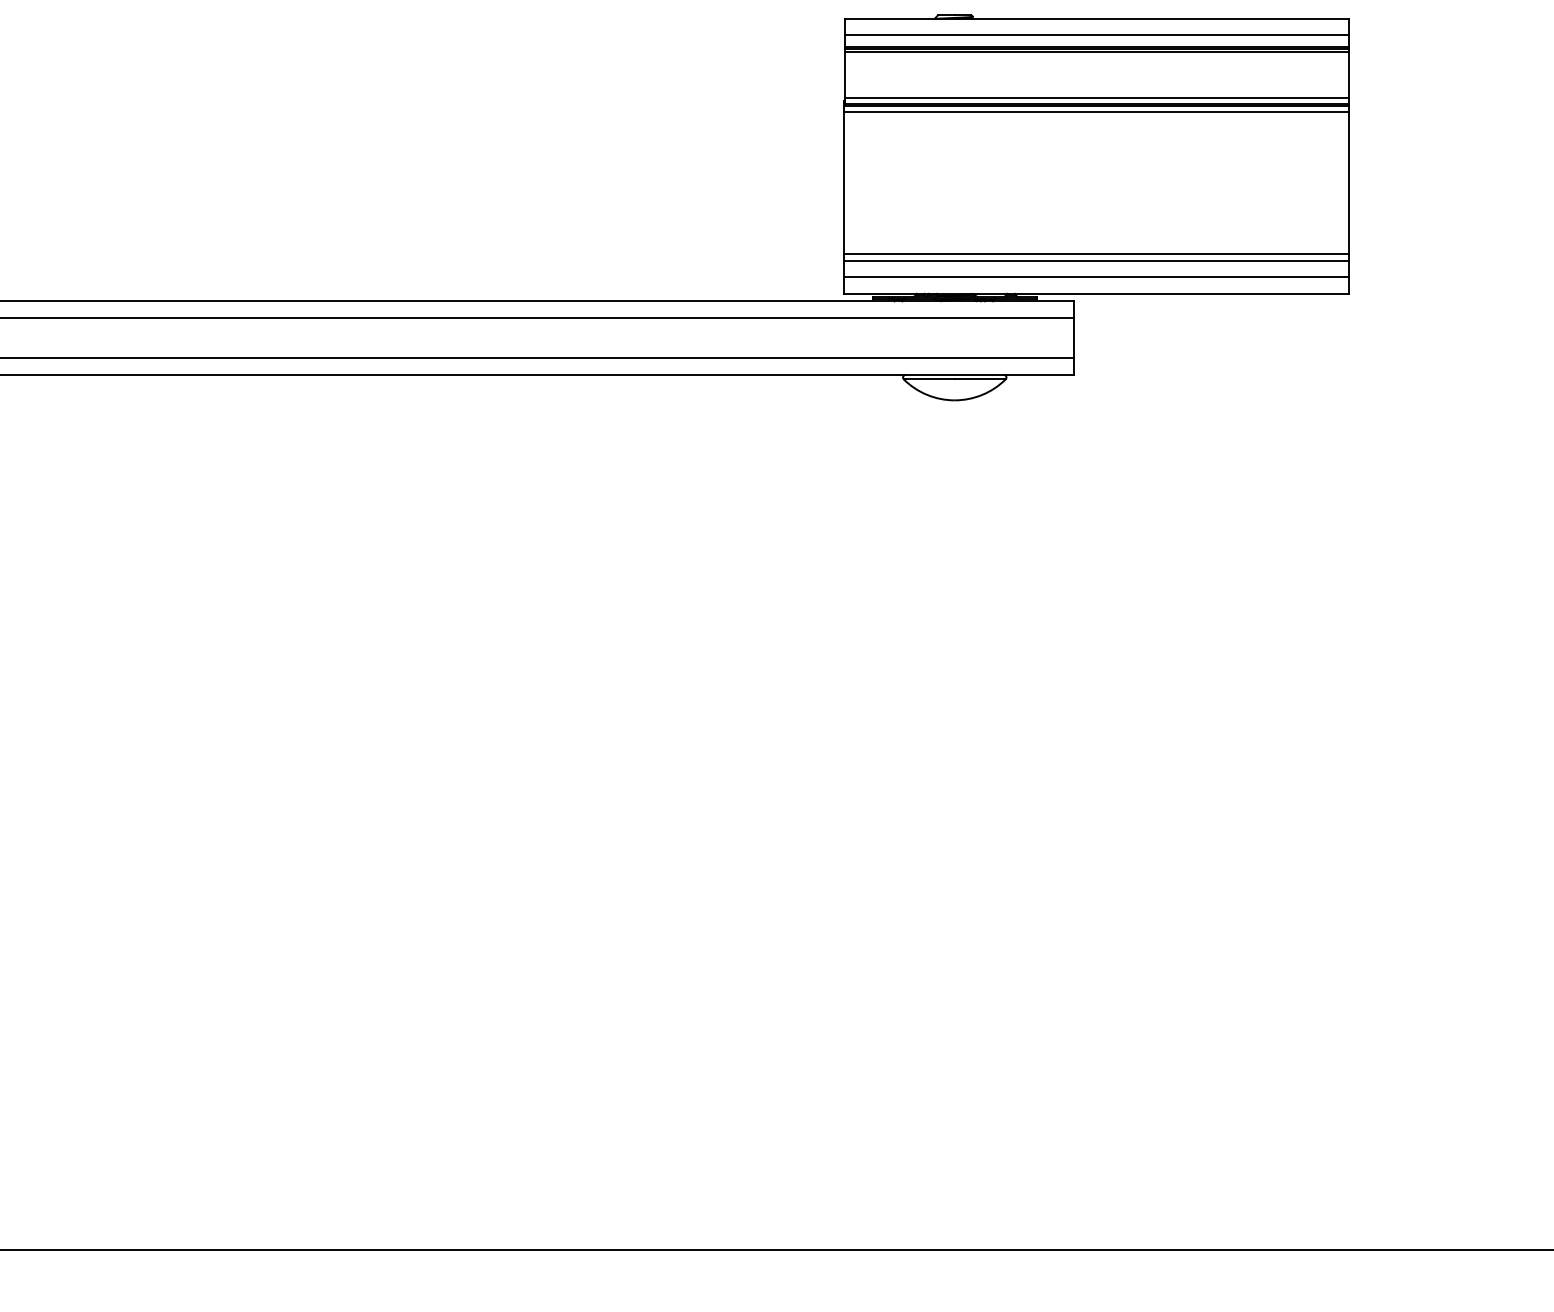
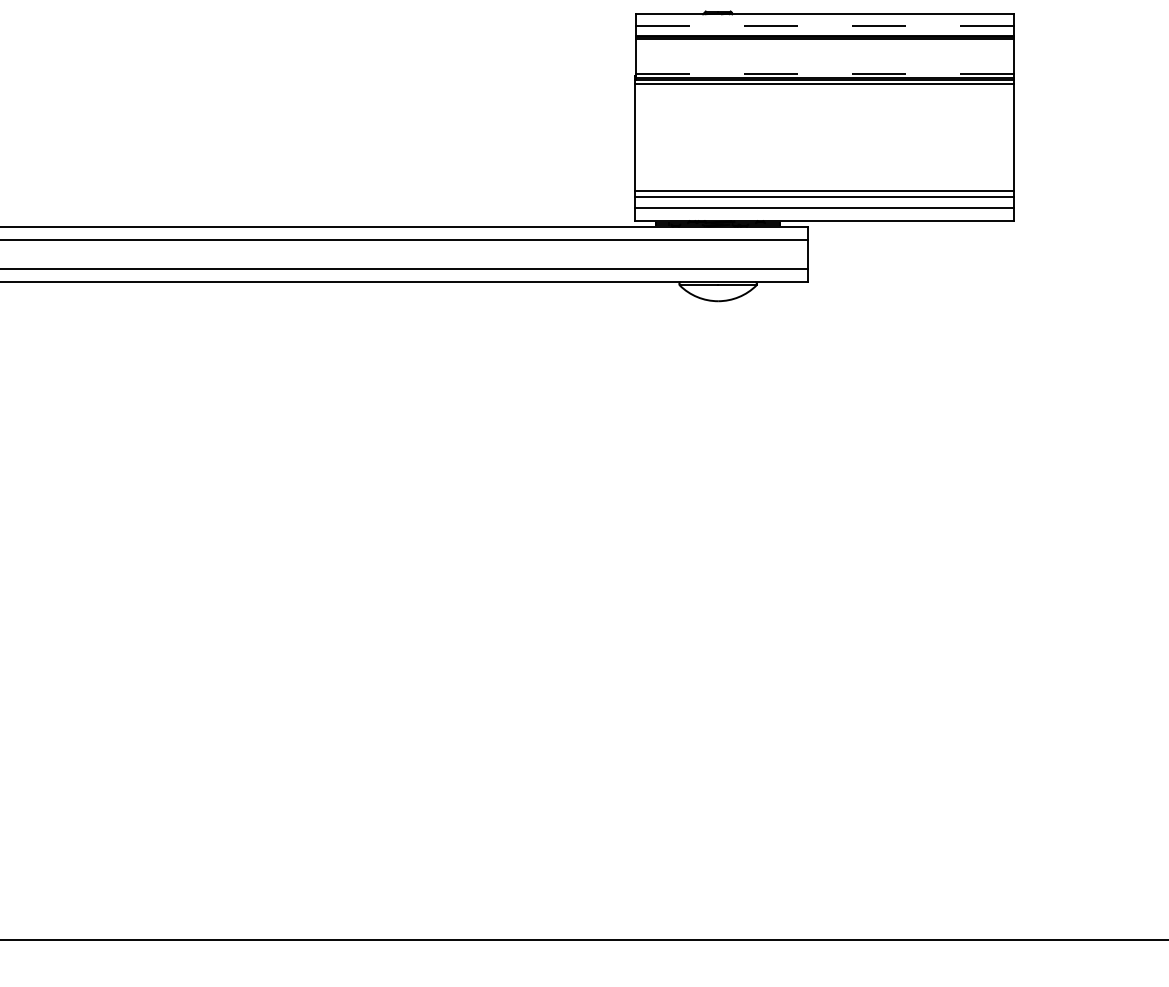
line: (1096, 35) -> (824, 26), solid -> dashed
line: (1096, 97) -> (824, 73), solid -> dashed

